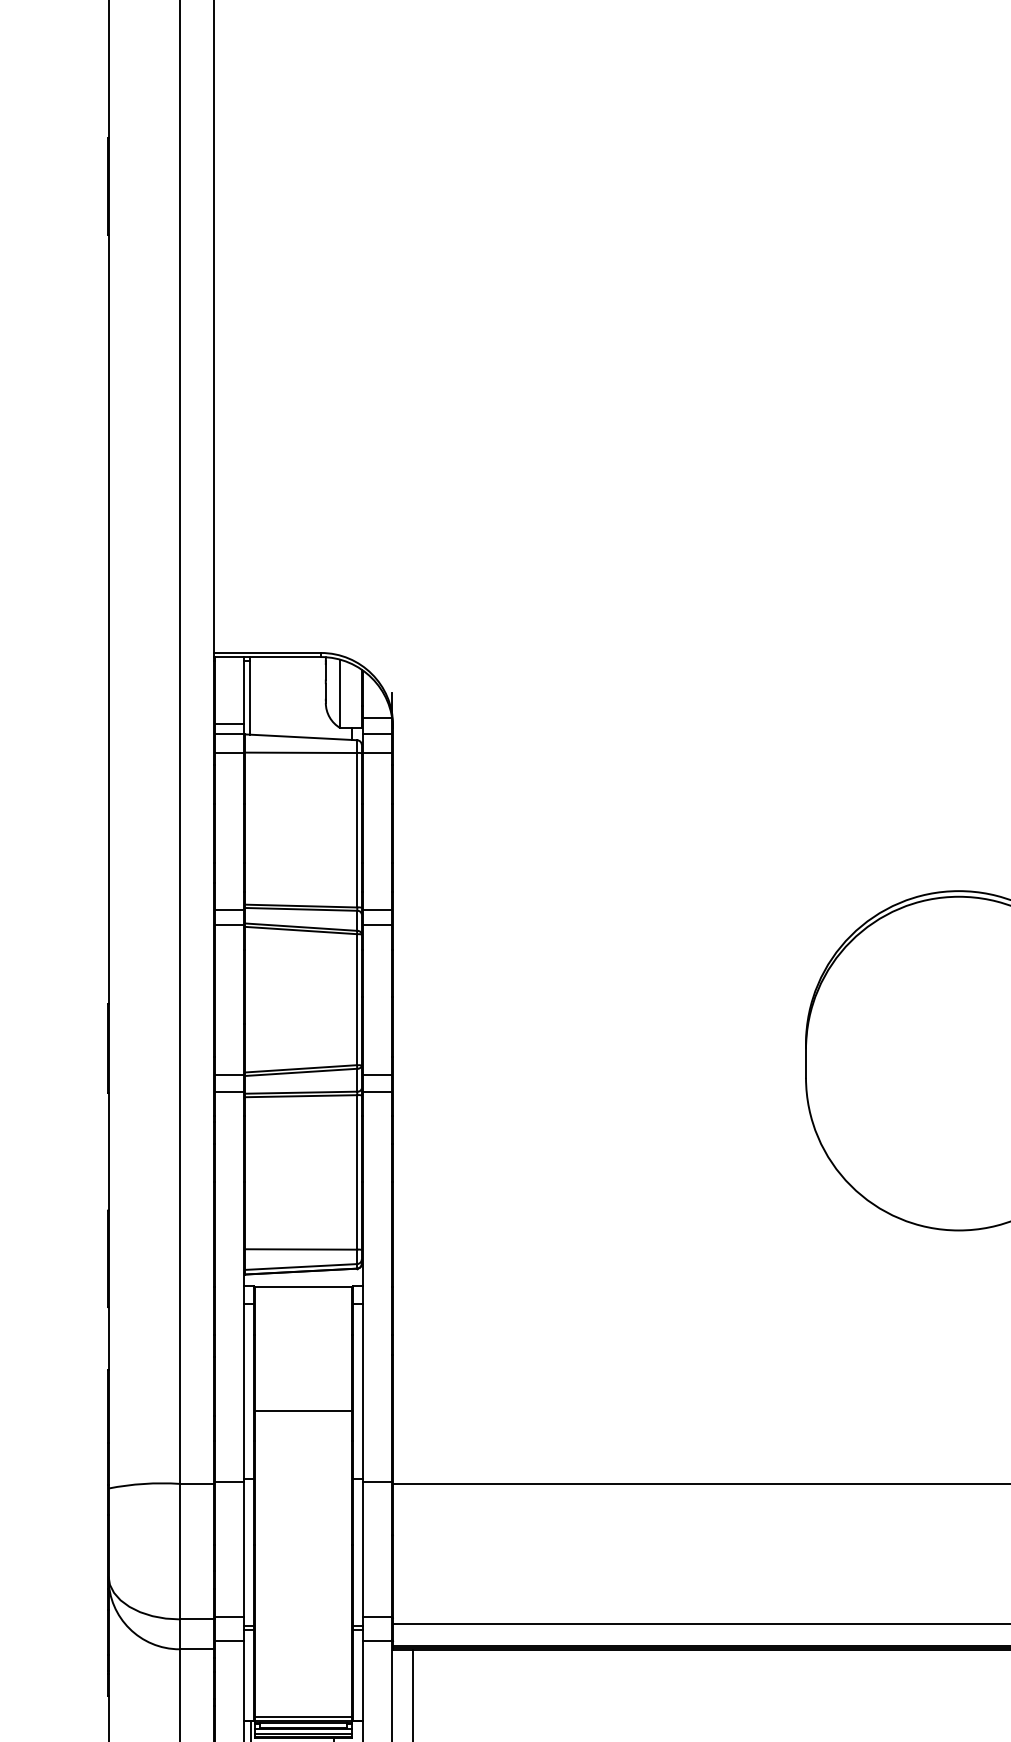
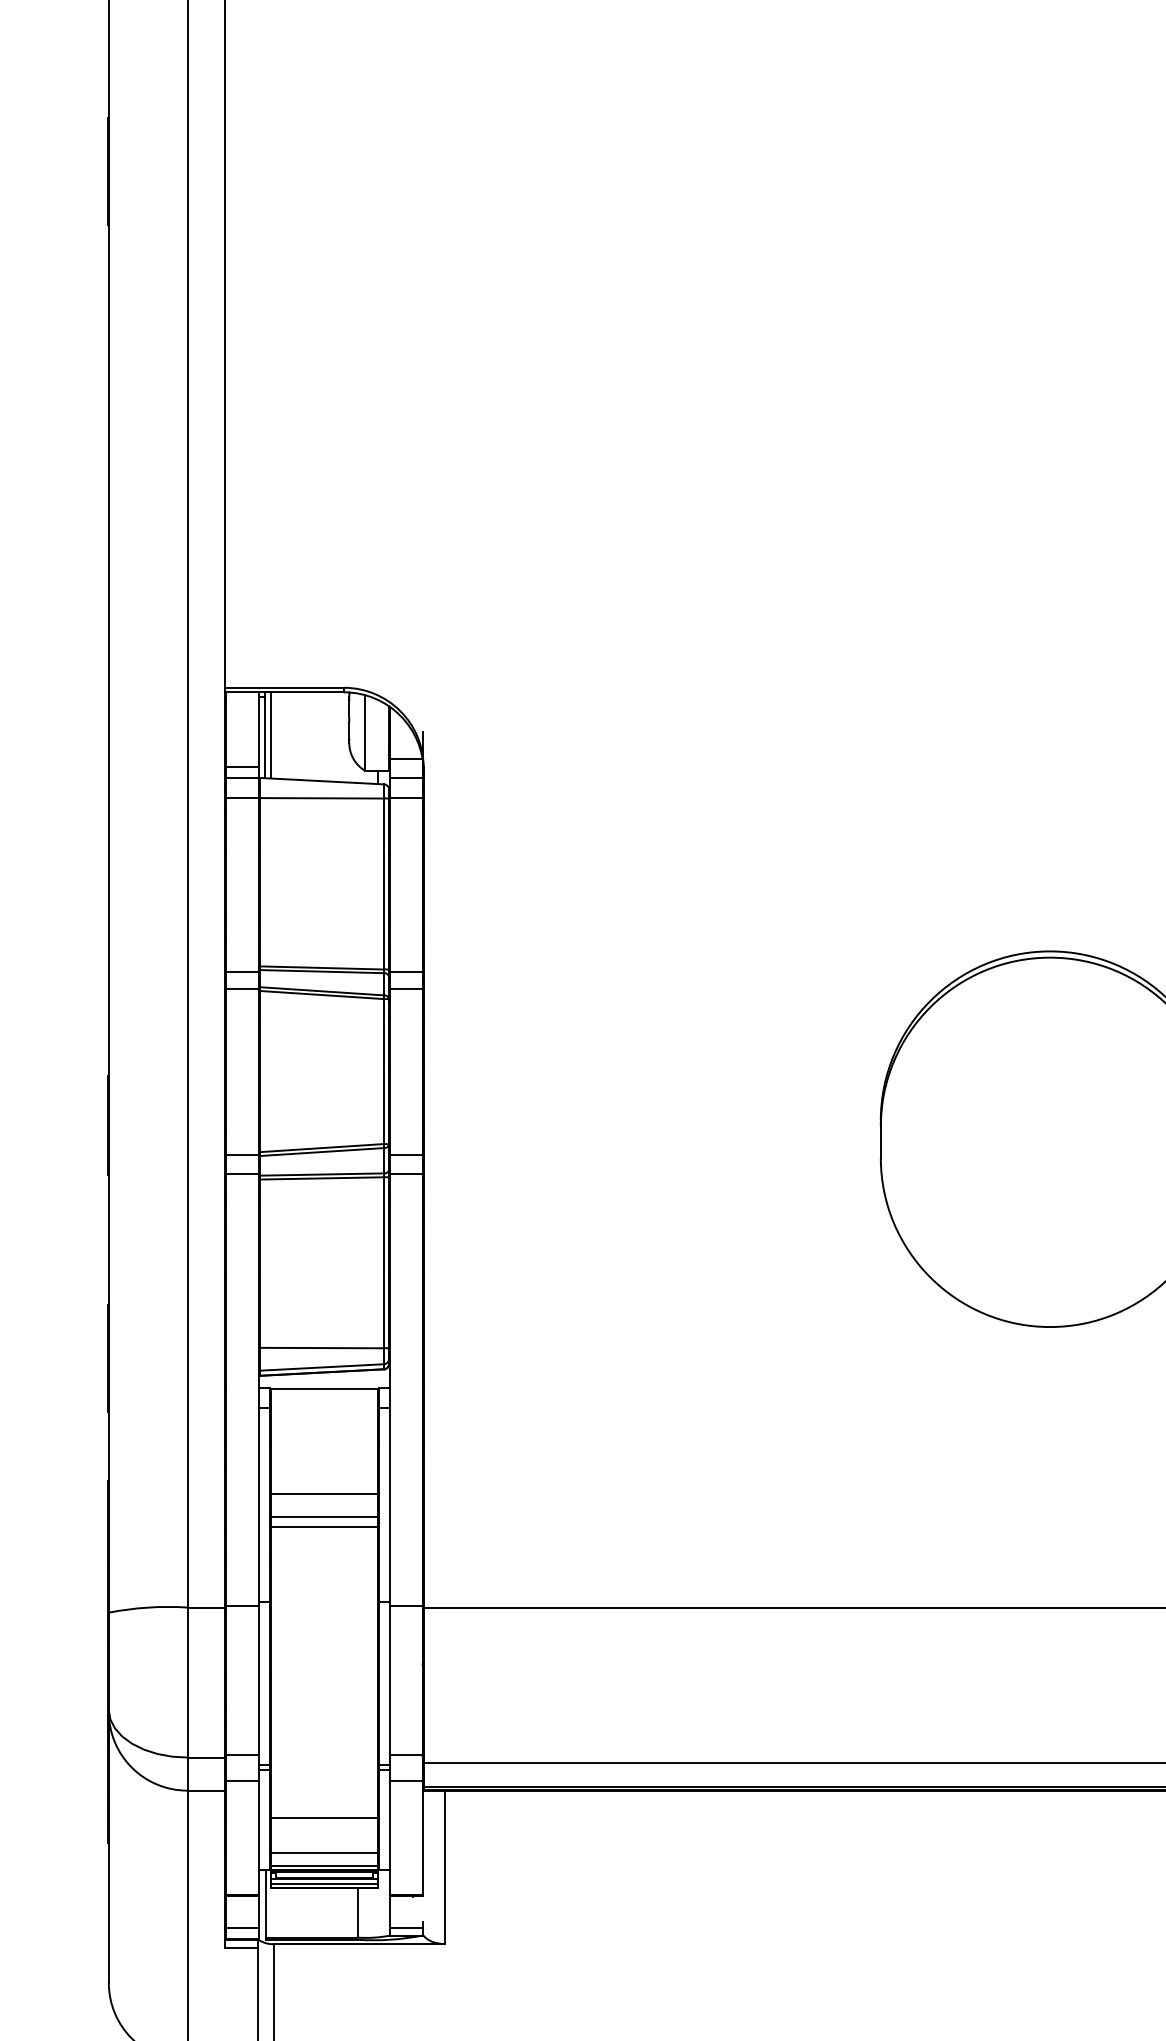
line: (254, 696) -> (270, 735), added
line: (303, 1381) -> (324, 1494), added
line: (303, 1402) -> (324, 1517), added
line: (303, 1673) -> (324, 1817), added
line: (303, 1705) -> (324, 1852), added

